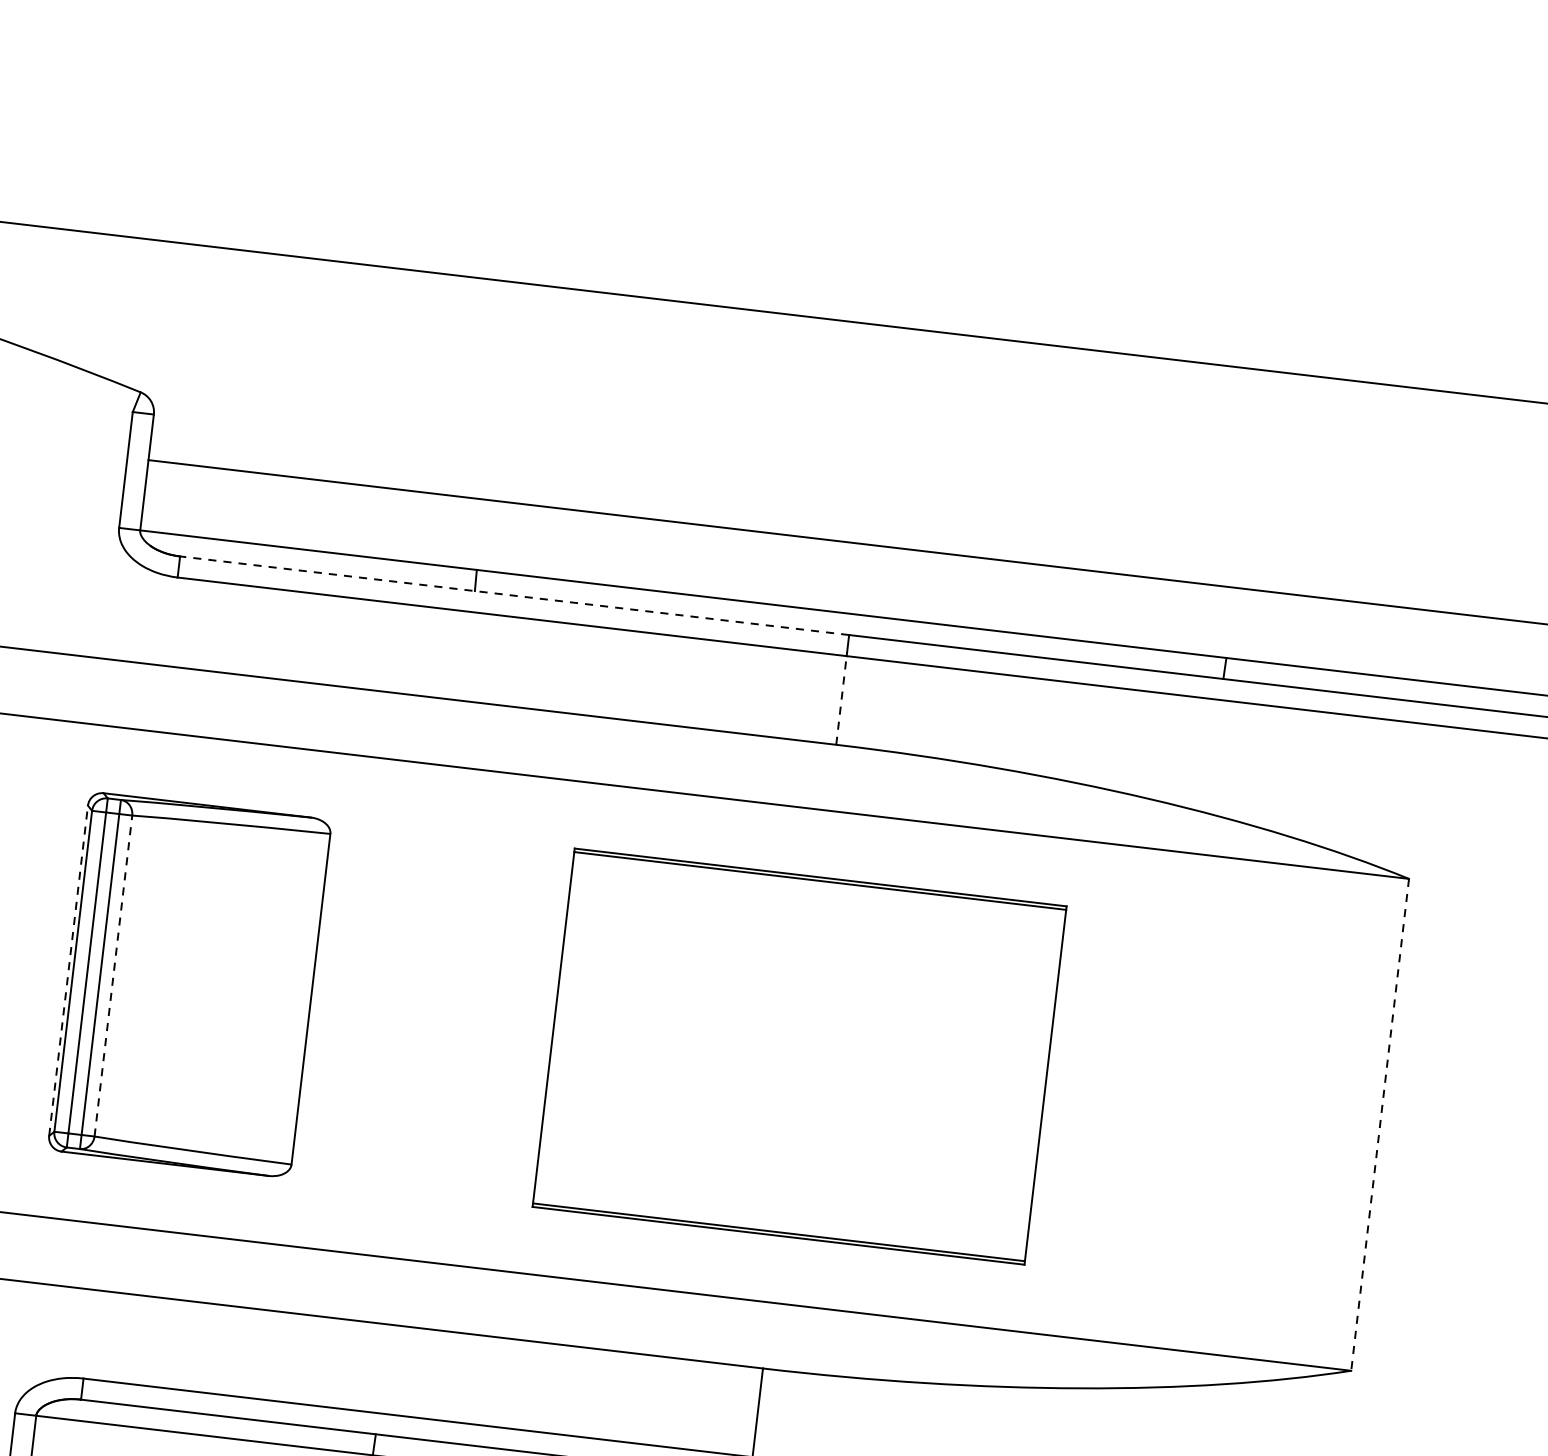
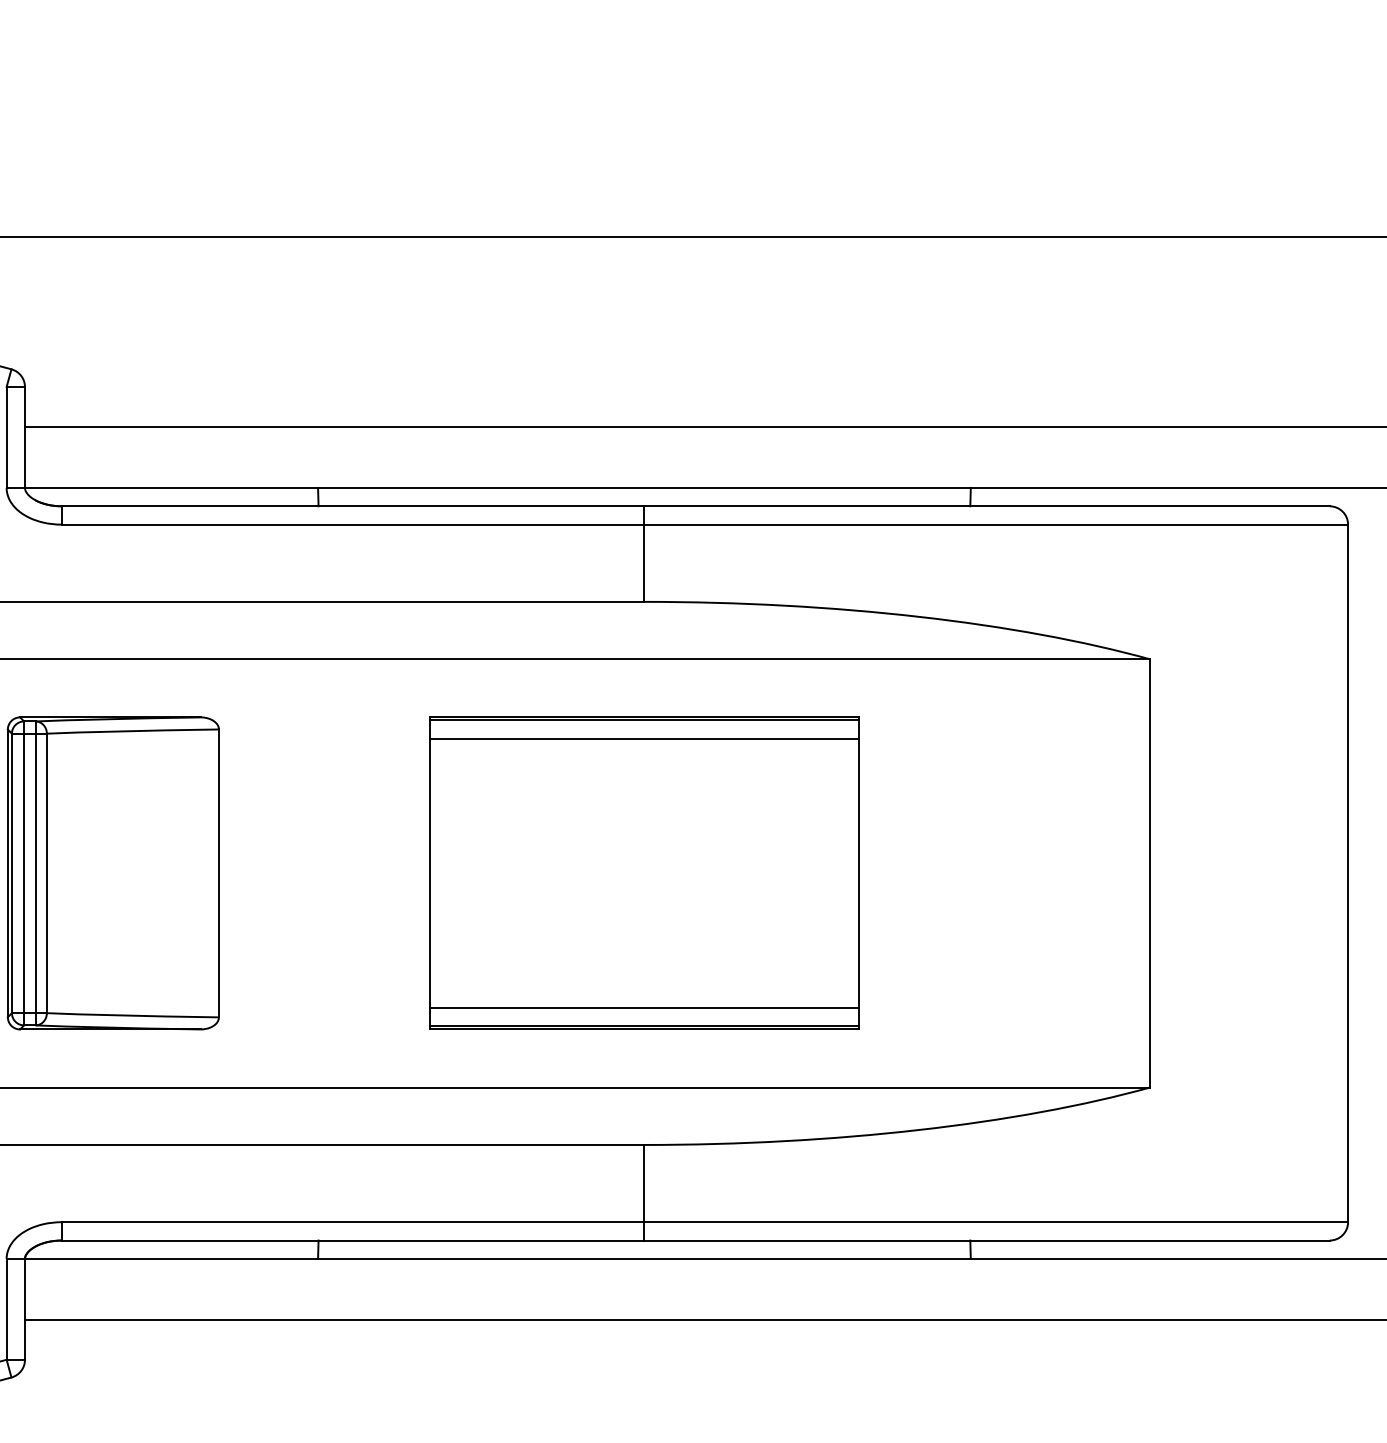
line: (513, 595) -> (352, 506), dashed -> solid
line: (841, 700) -> (644, 563), dashed -> solid
line: (817, 901) -> (644, 738), added
line: (68, 970) -> (7, 873), dashed -> solid
line: (112, 976) -> (46, 873), dashed -> solid
line: (1379, 1124) -> (1149, 873), dashed -> solid
line: (781, 1211) -> (644, 1008), added

